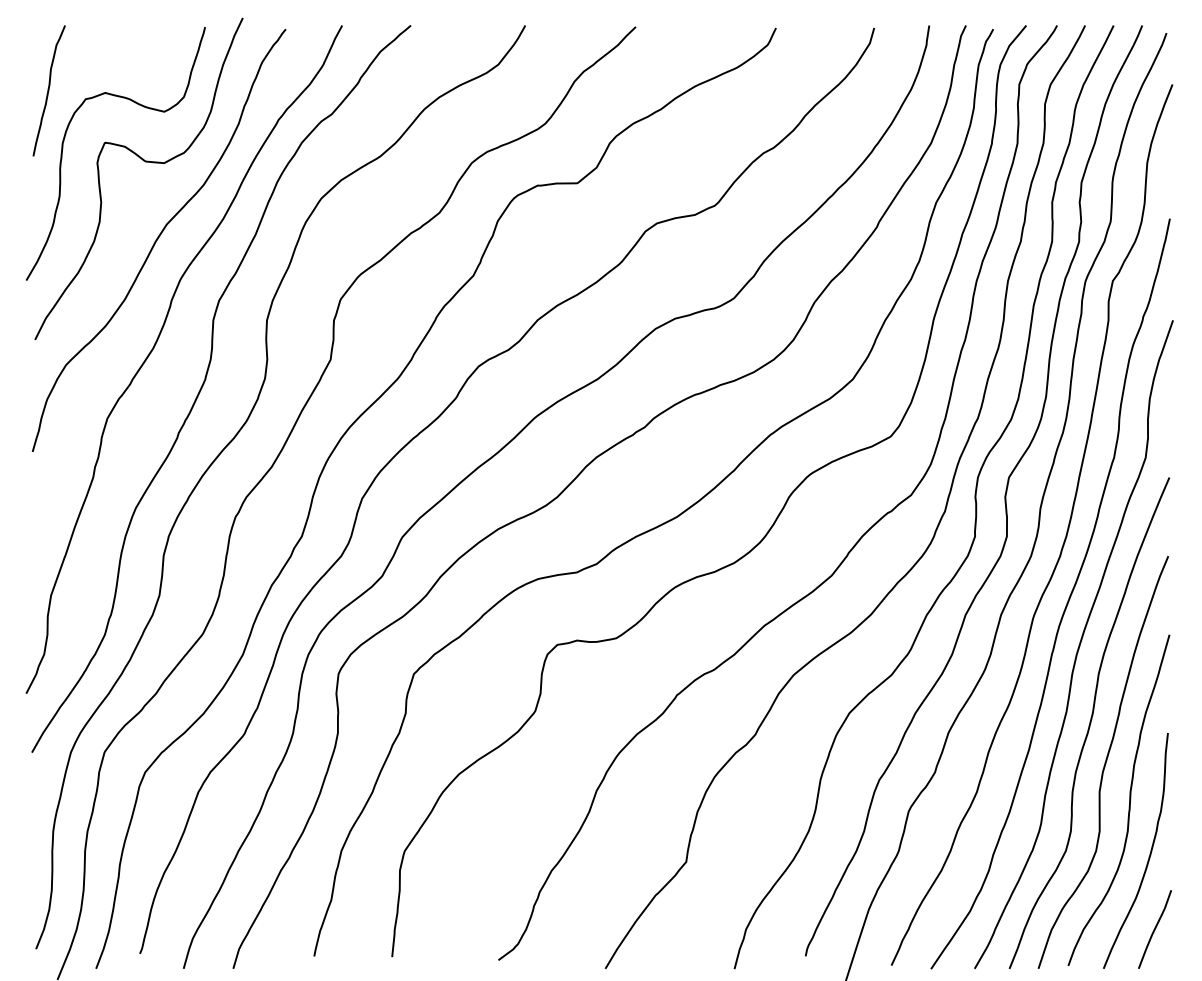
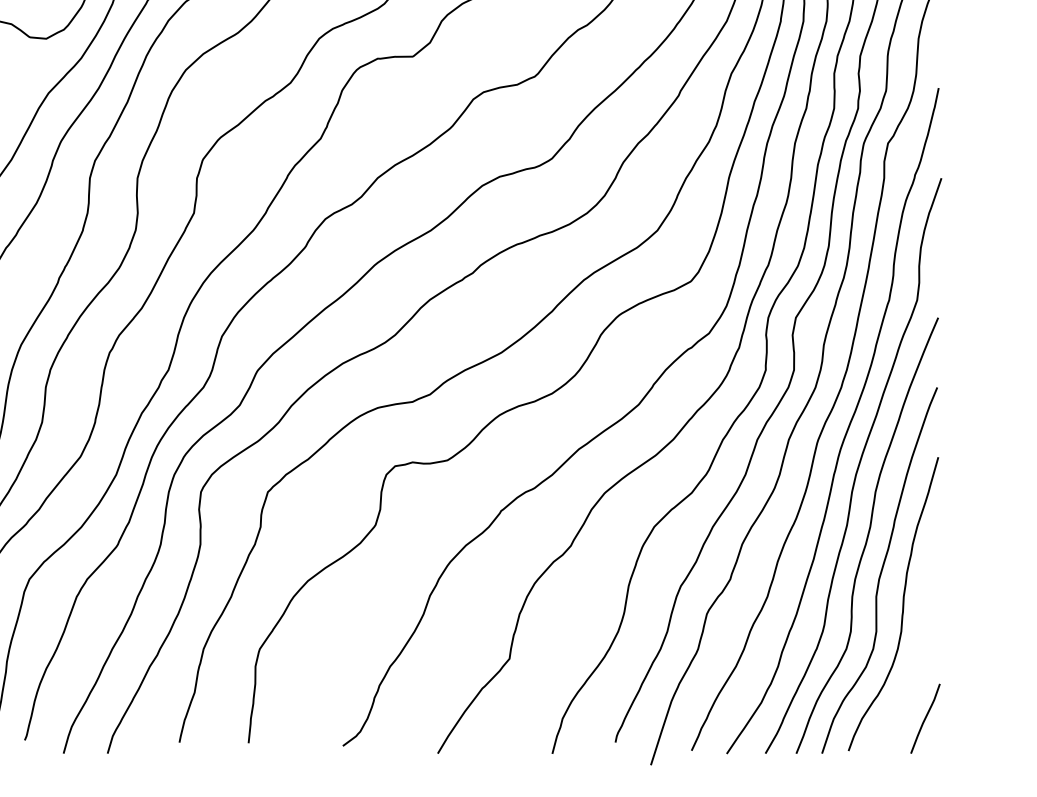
curve: (1149, 853) -> (920, 651), removed

